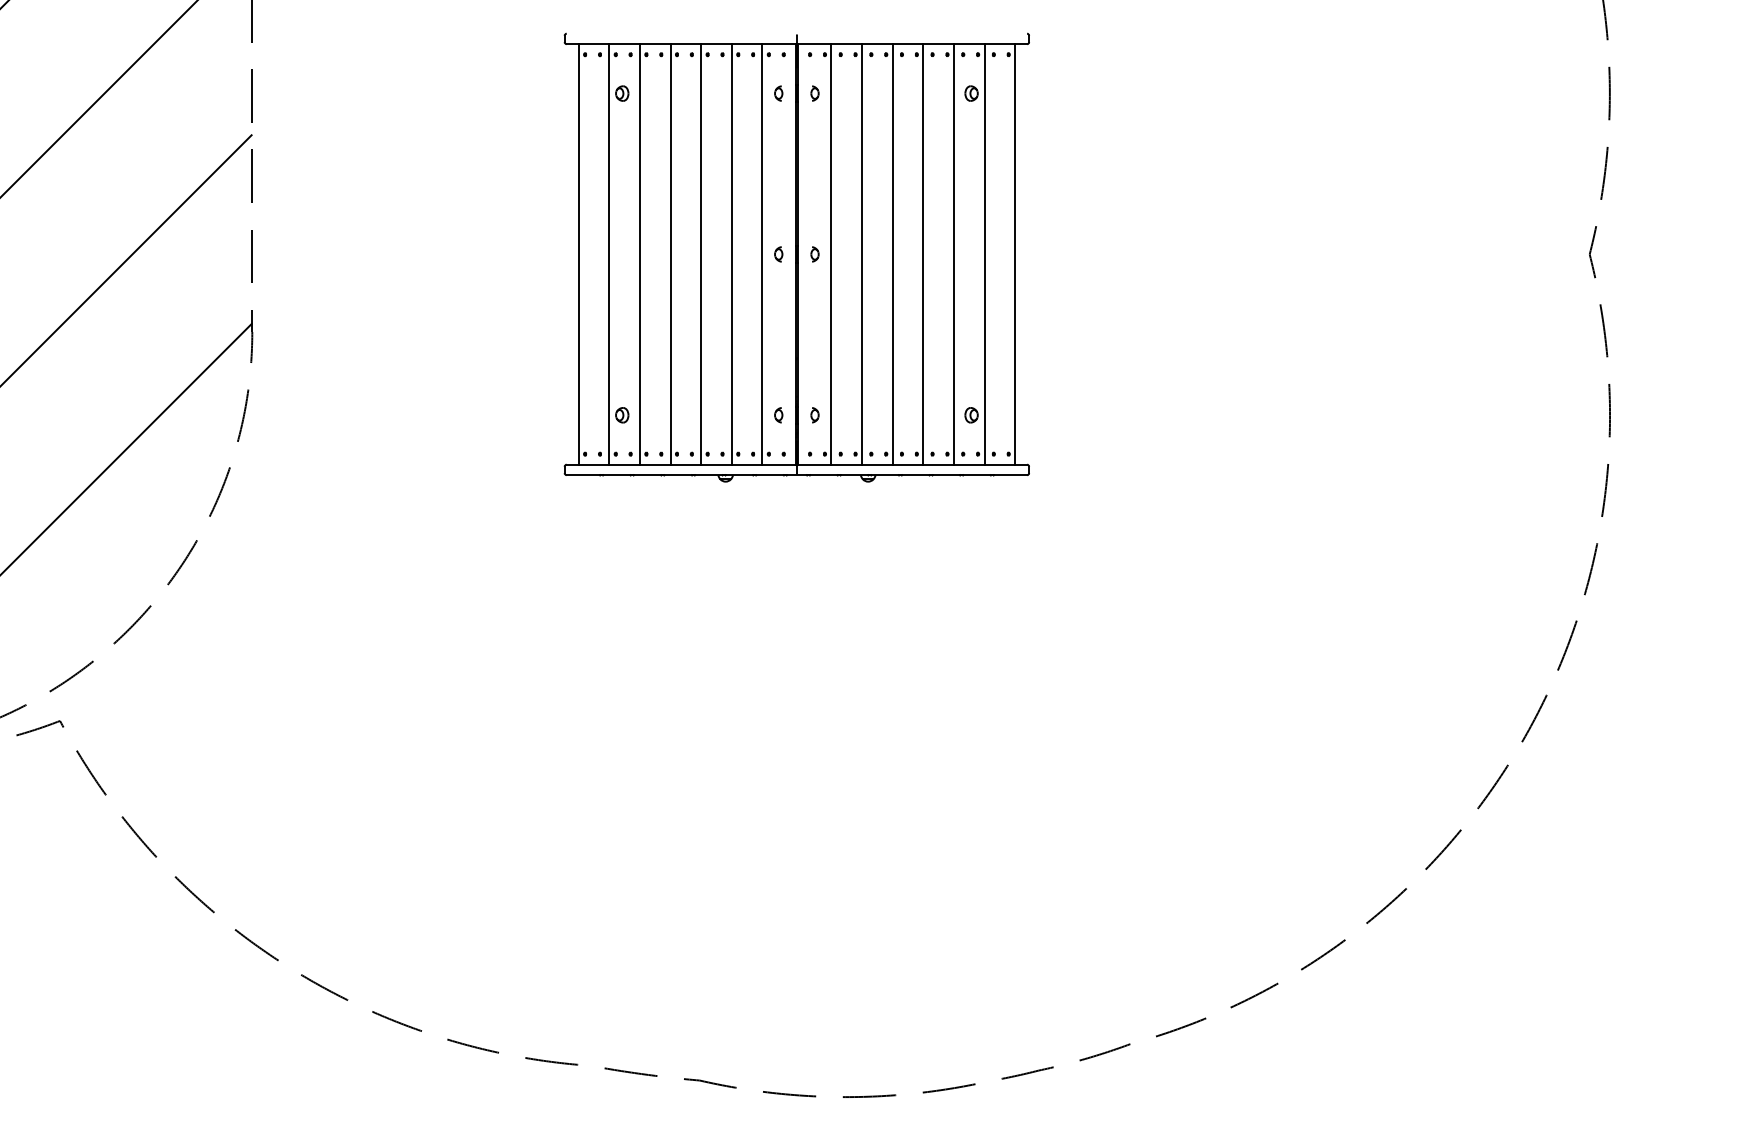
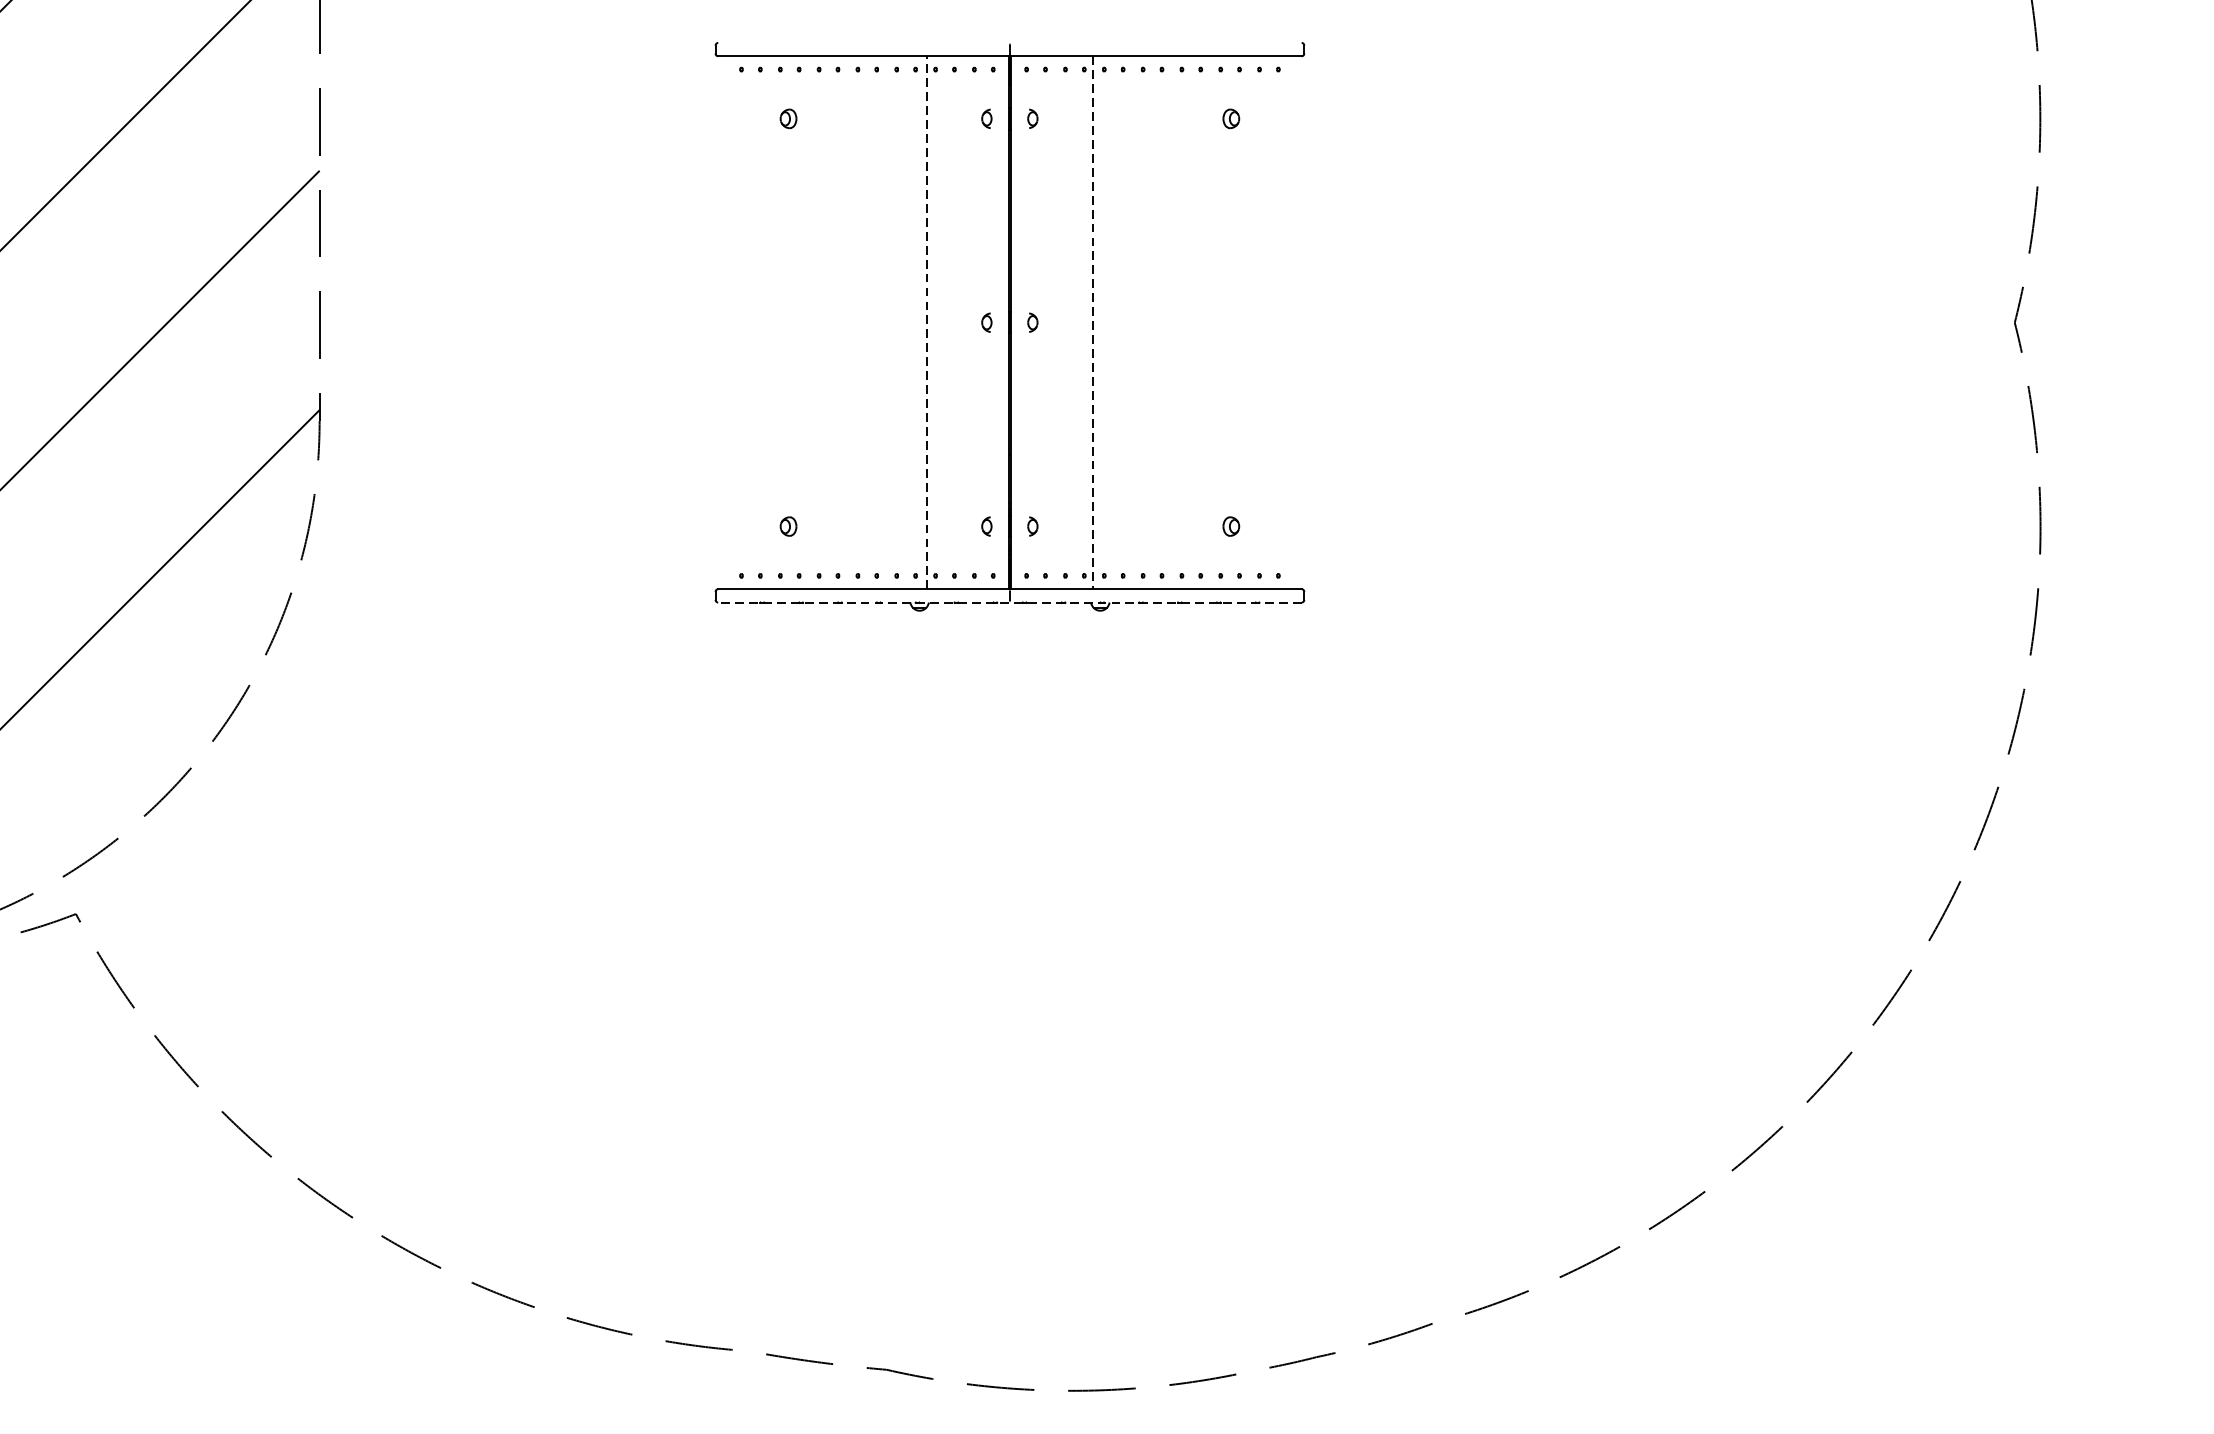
line: (731, 253) -> (927, 321), solid -> dashed
line: (578, 254) -> (733, 322), removed
line: (609, 254) -> (772, 322), removed
line: (639, 254) -> (810, 322), removed
line: (670, 254) -> (849, 322), removed
line: (701, 254) -> (888, 322), removed
line: (762, 254) -> (966, 322), removed
line: (831, 254) -> (1053, 322), removed
line: (862, 254) -> (1093, 322), solid -> dashed
line: (892, 254) -> (1131, 322), removed
line: (923, 254) -> (1170, 322), removed
line: (953, 254) -> (1208, 322), removed
line: (984, 254) -> (1247, 322), removed
line: (1015, 254) -> (1286, 322), removed
line: (796, 475) -> (1009, 602), solid -> dashed

